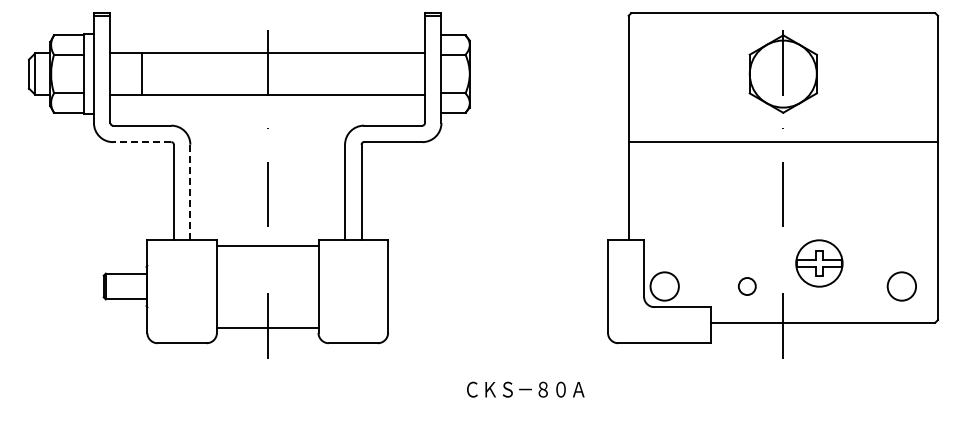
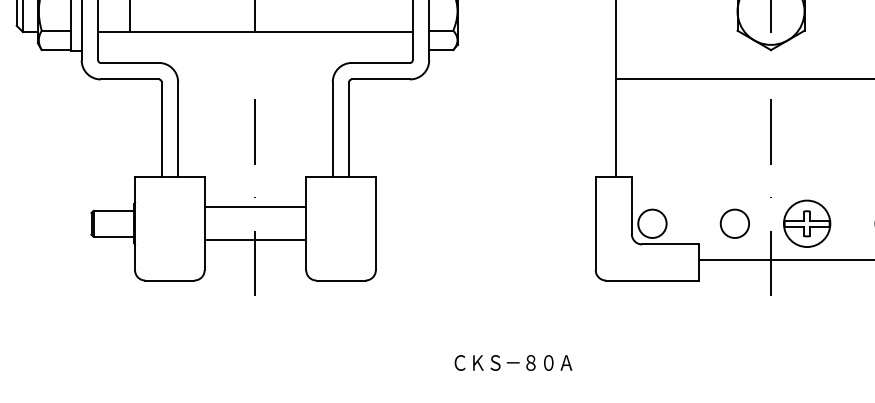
line: (141, 142) -> (129, 79), dashed -> solid
line: (190, 192) -> (178, 129), dashed -> solid
line: (267, 246) -> (255, 207), moved
part: (819, 263) -> (807, 223), moved
circle: (747, 286) -> (735, 223), size x1.67
line: (267, 328) -> (255, 240), moved
text: (525, 389) -> (513, 362), moved

